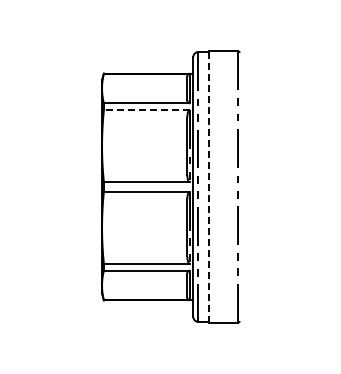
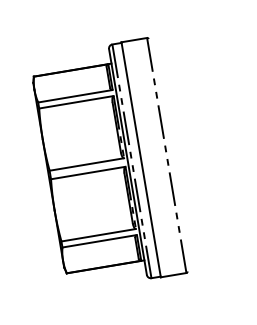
line: (146, 110) -> (76, 102), dashed -> solid
line: (208, 187) -> (141, 160), dashed -> solid

